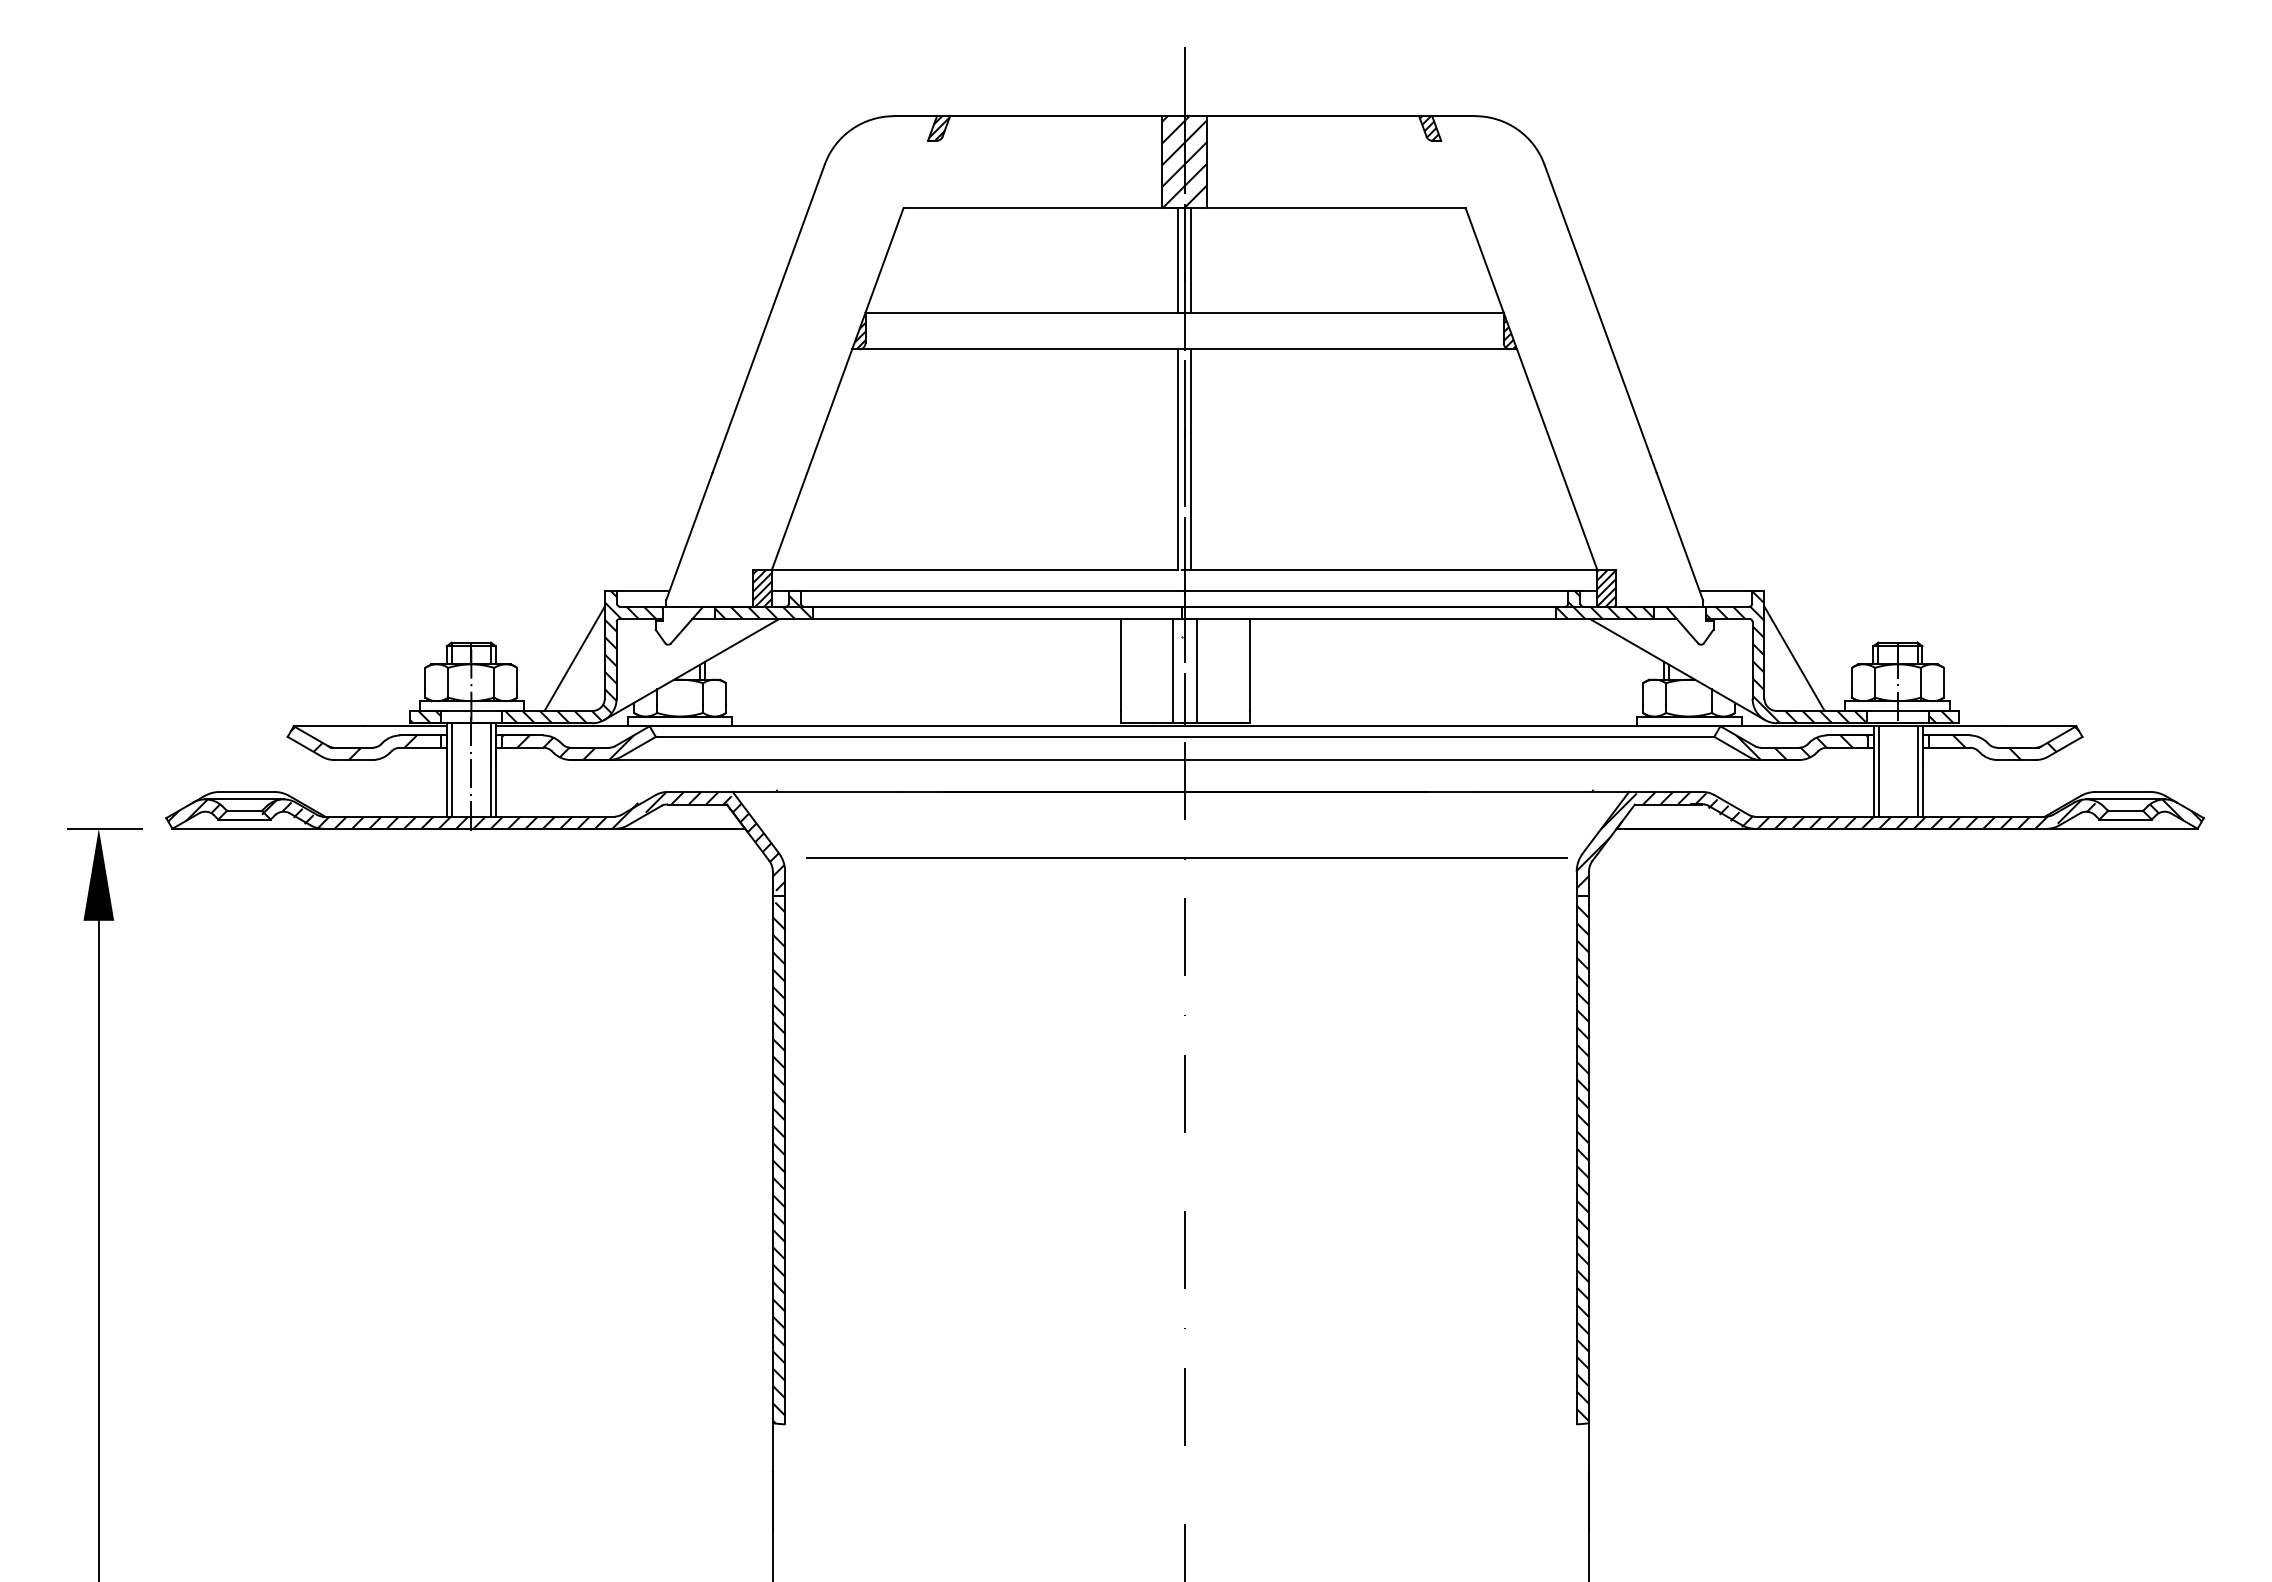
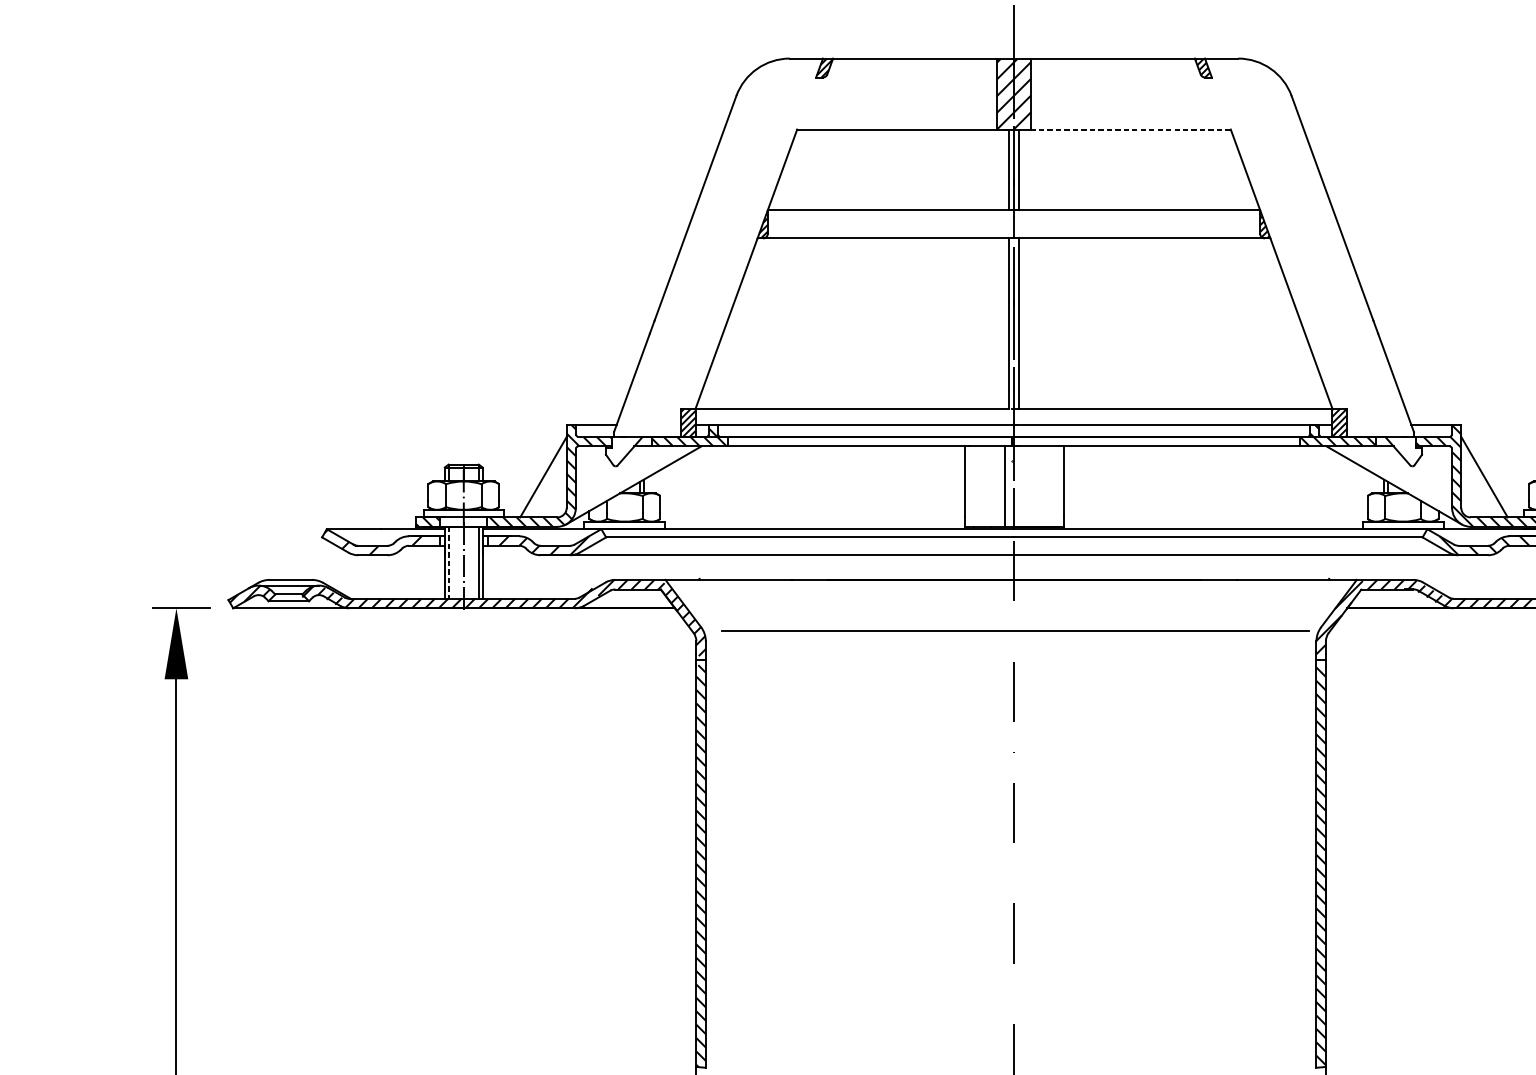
line: (1335, 208) -> (1130, 129), solid -> dashed
line: (1197, 670) -> (1023, 486), removed
line: (451, 769) -> (448, 562), solid -> dashed

